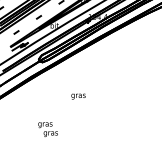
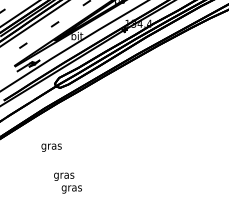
text: (78, 96) -> (51, 147), moved

